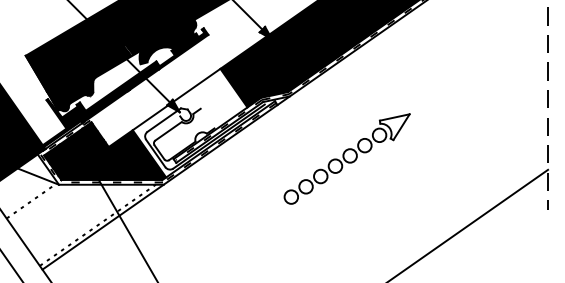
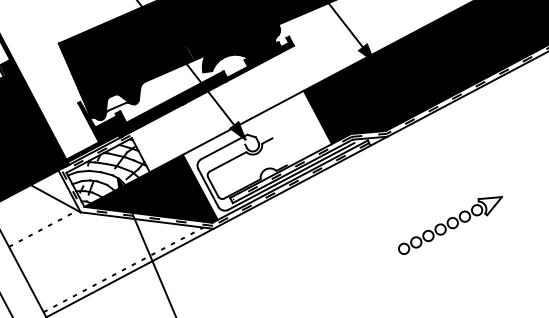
fill: (77, 97) -> (117, 104), removed
fill: (76, 151) -> (108, 172), removed
part: (346, 158) -> (449, 224), size x0.6

